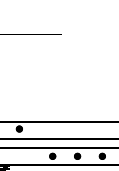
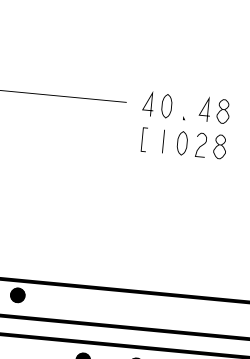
part: (89, 42) -> (184, 124), added

